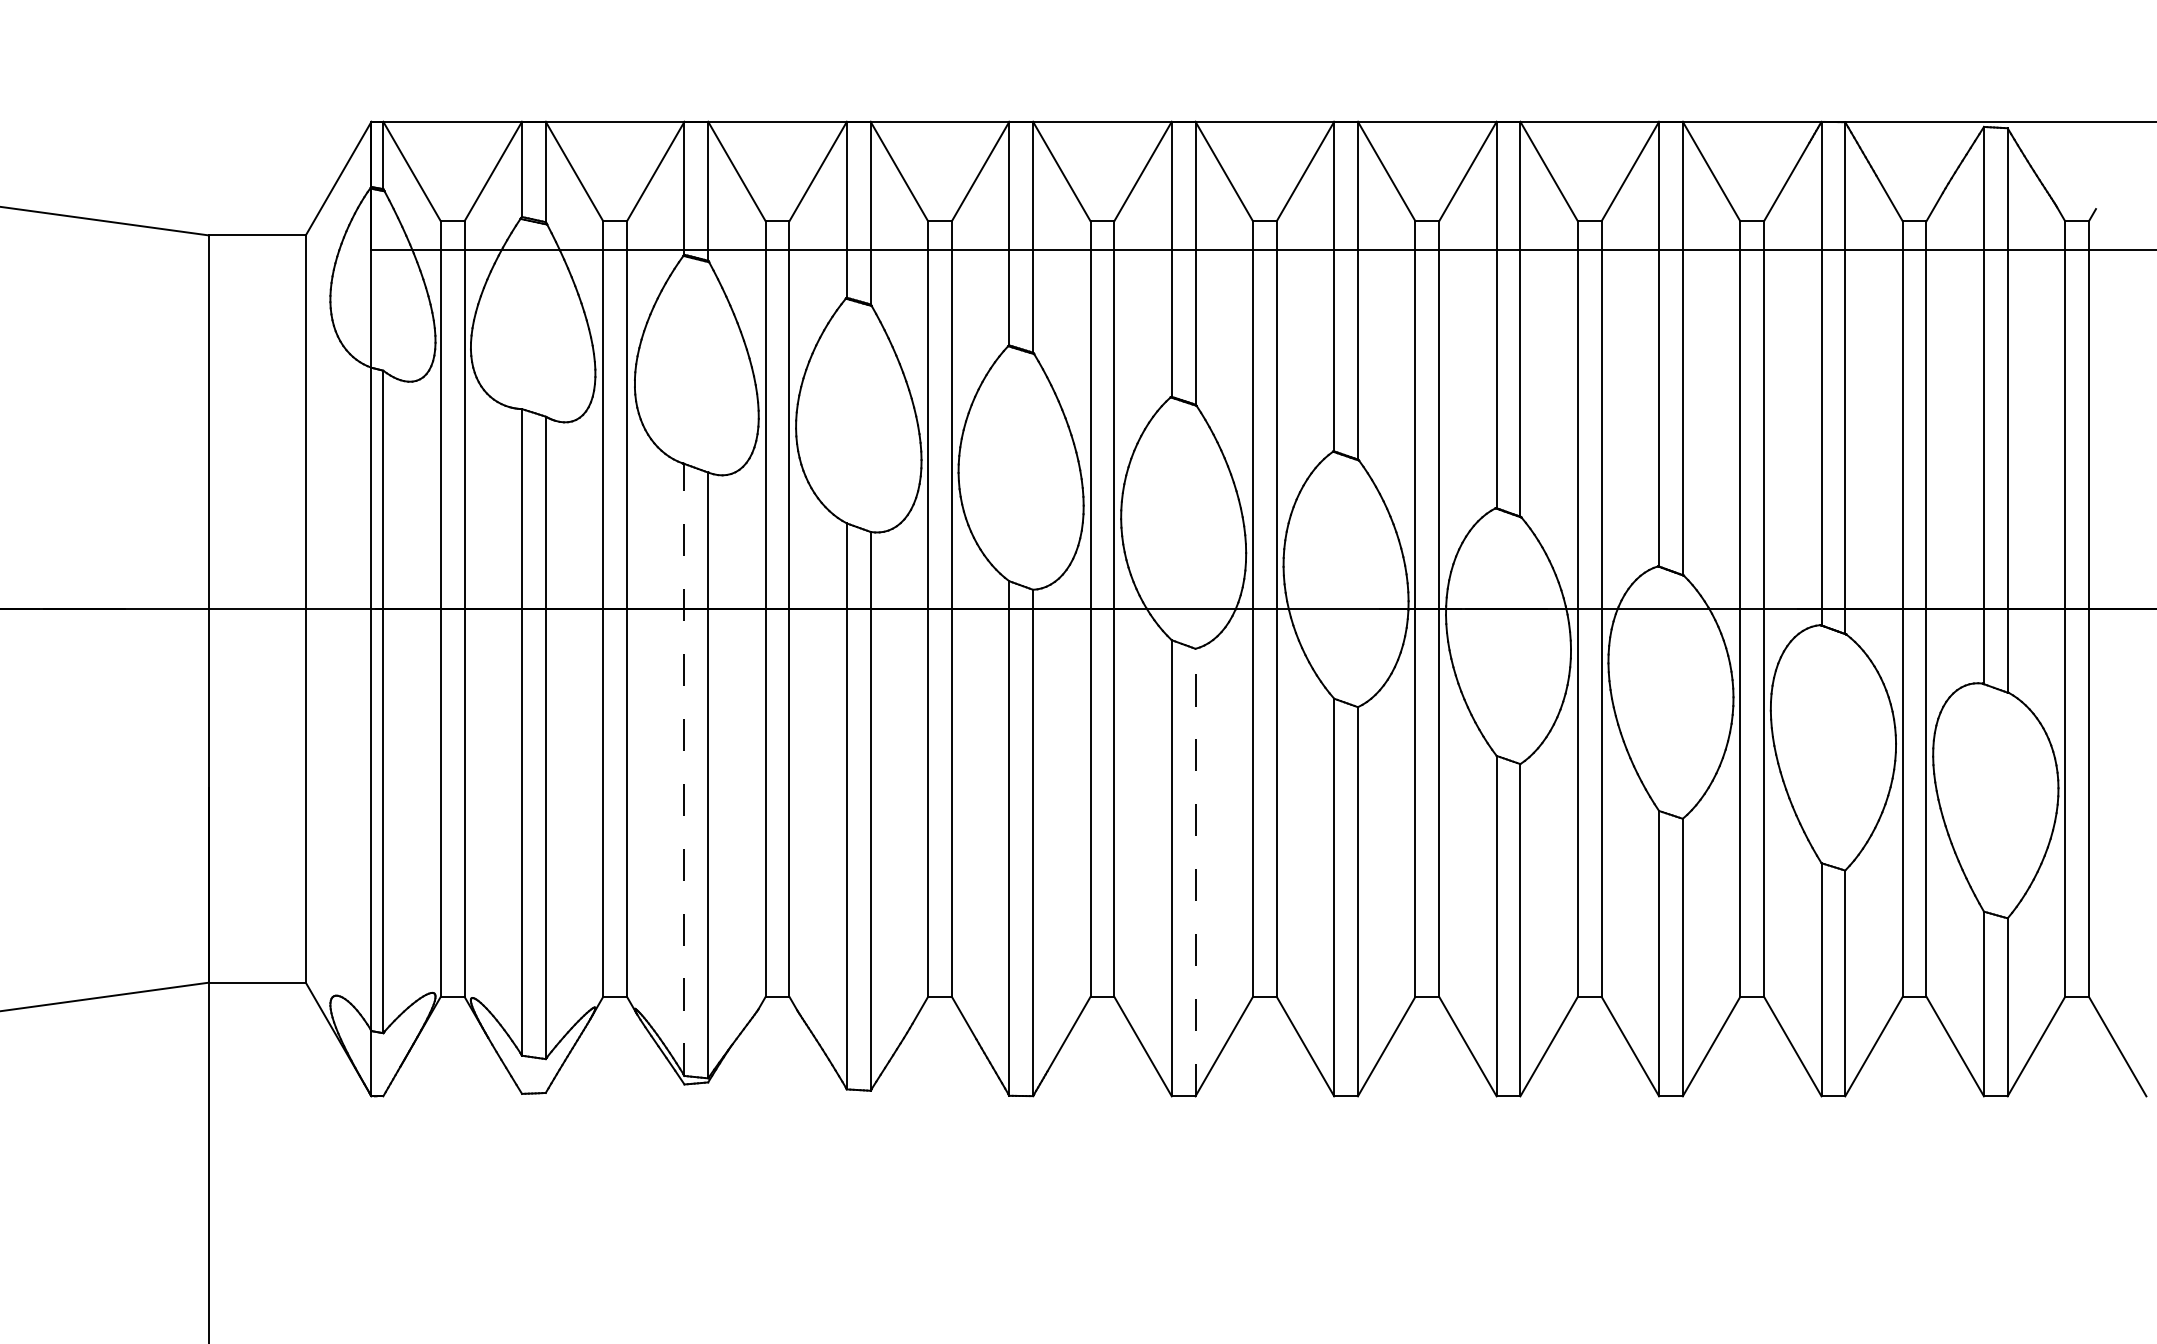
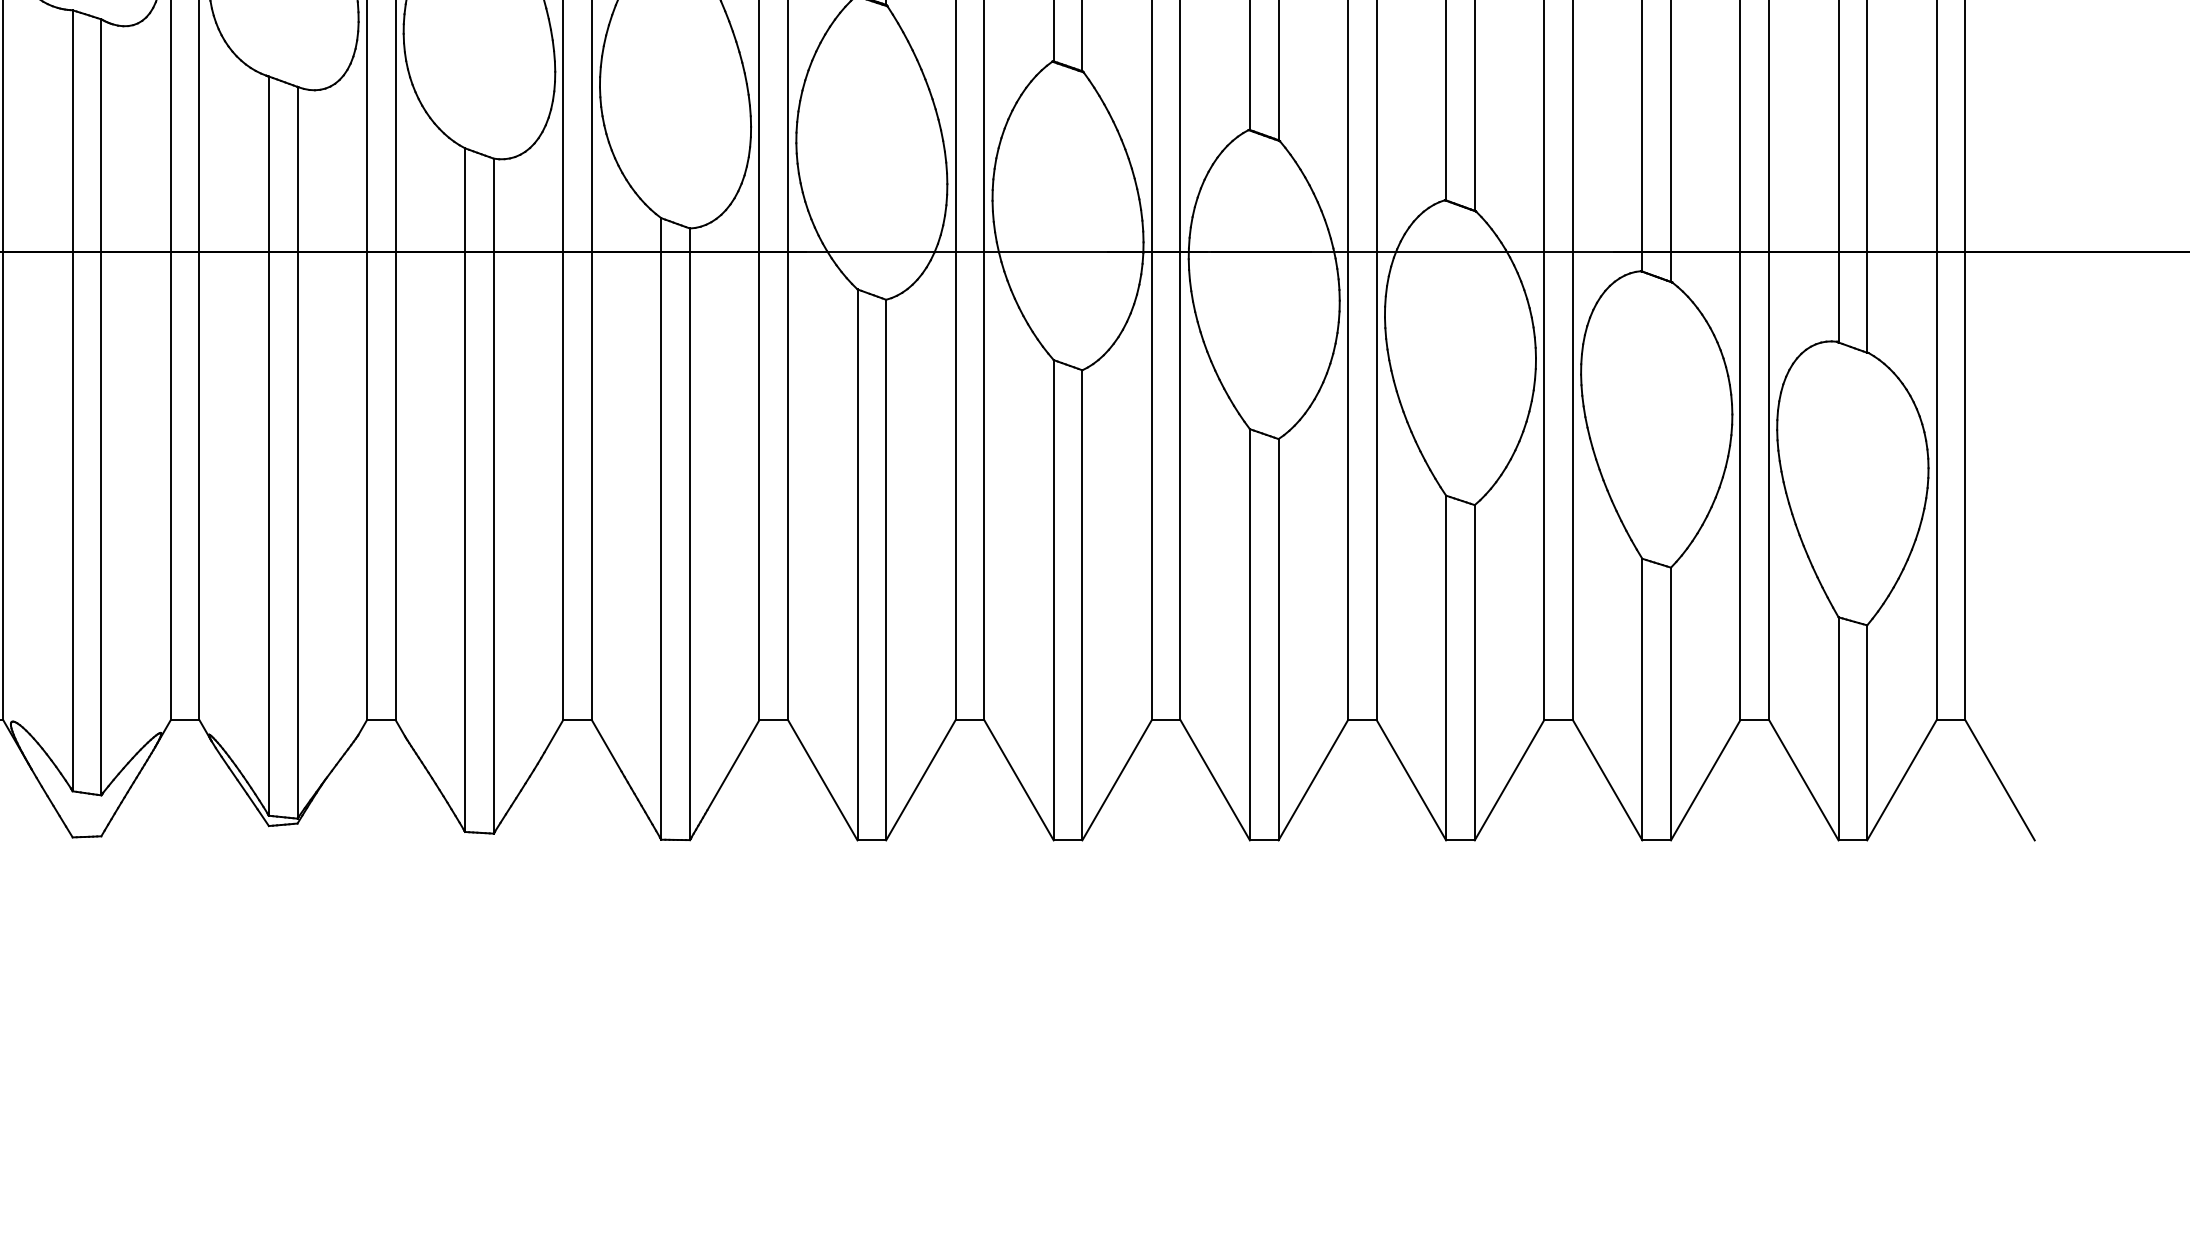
line: (684, 769) -> (268, 445), dashed -> solid
line: (1195, 872) -> (886, 569), dashed -> solid

